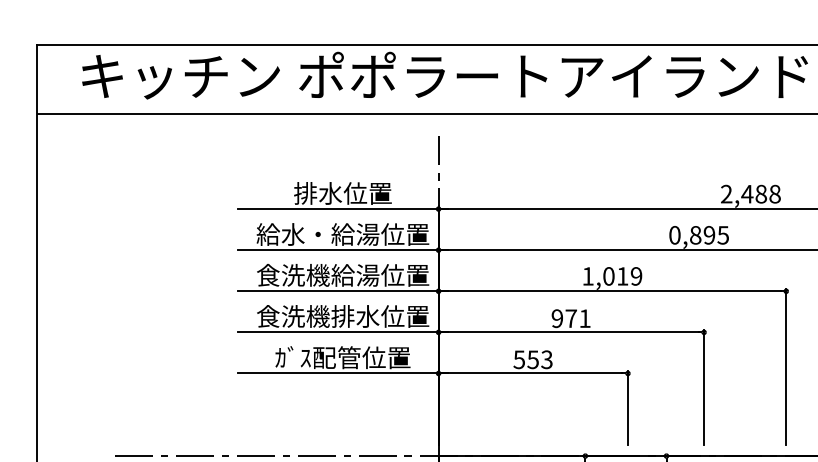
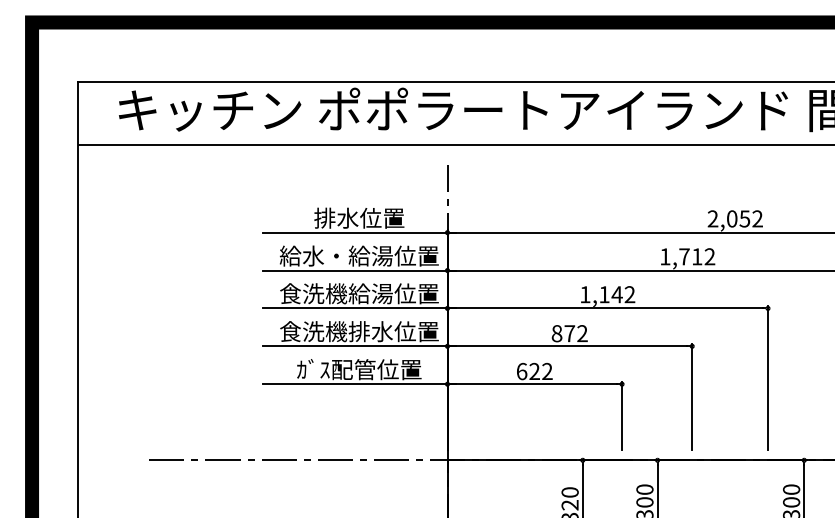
text: (760, 193) -> (744, 218), 2,488 -> 2,052
text: (698, 234) -> (687, 256), 0,895 -> 1,712
text: (623, 276) -> (617, 294), 1,019 -> 1,142
text: (570, 318) -> (569, 333), 971 -> 872
text: (532, 359) -> (534, 371), 553 -> 622

